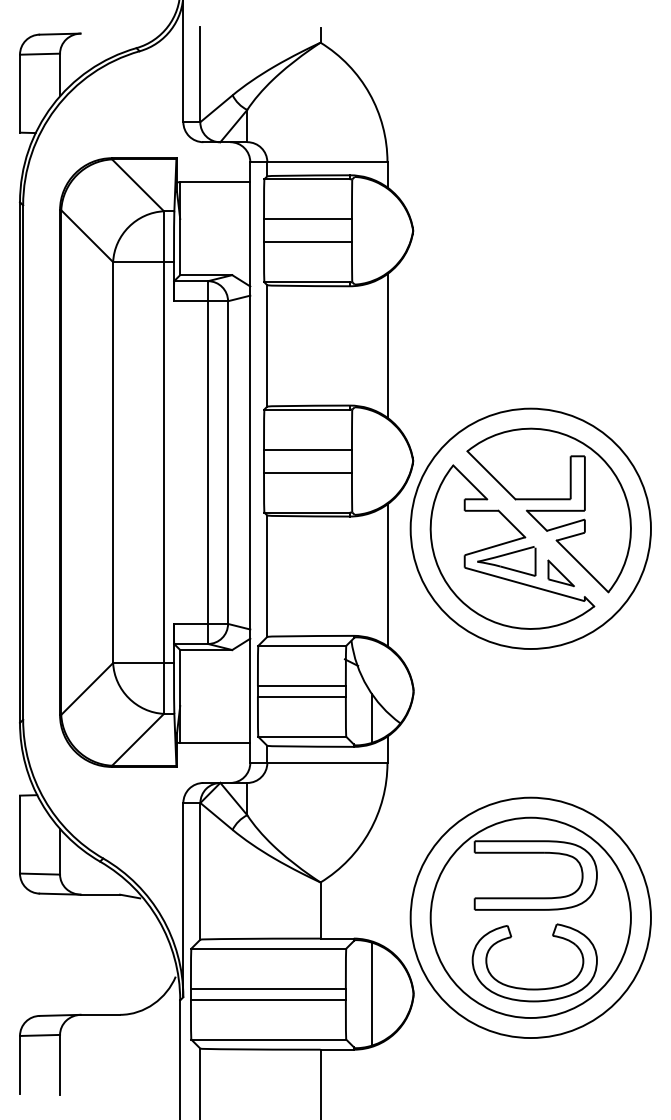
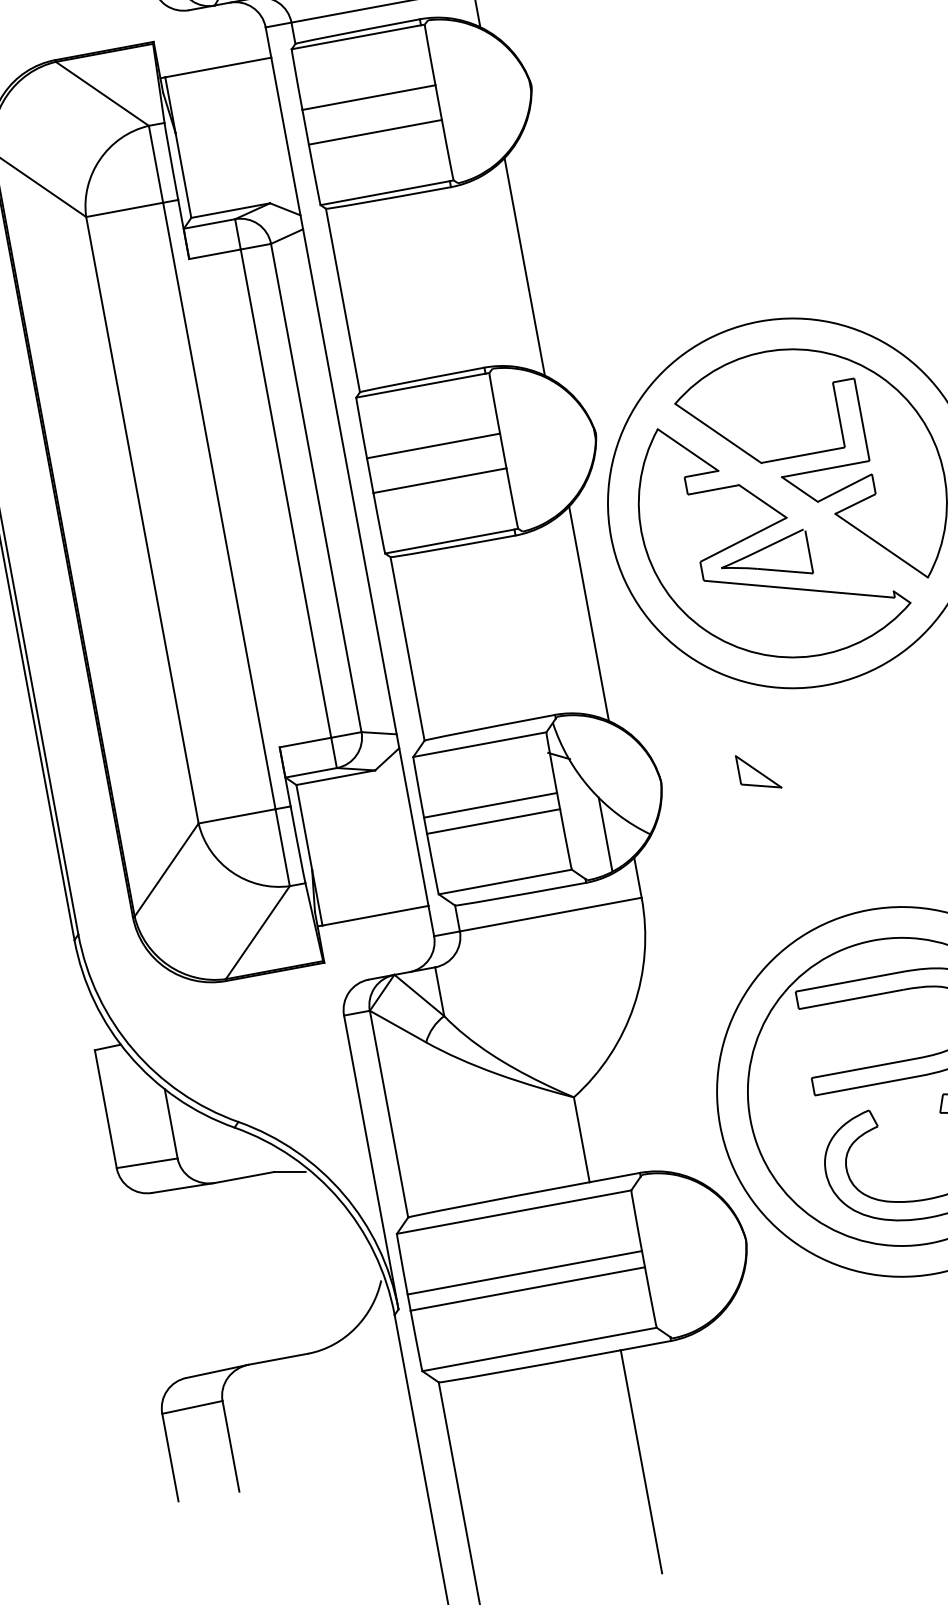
part: (560, 573) -> (757, 772), moved
line: (371, 993) -> (682, 1251), removed

